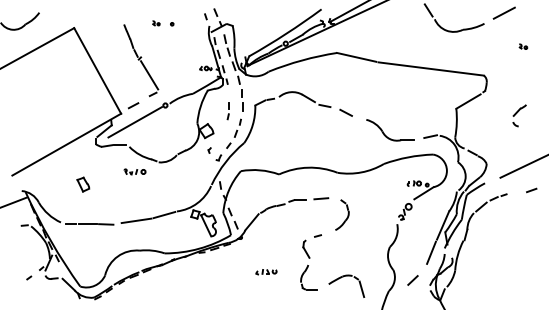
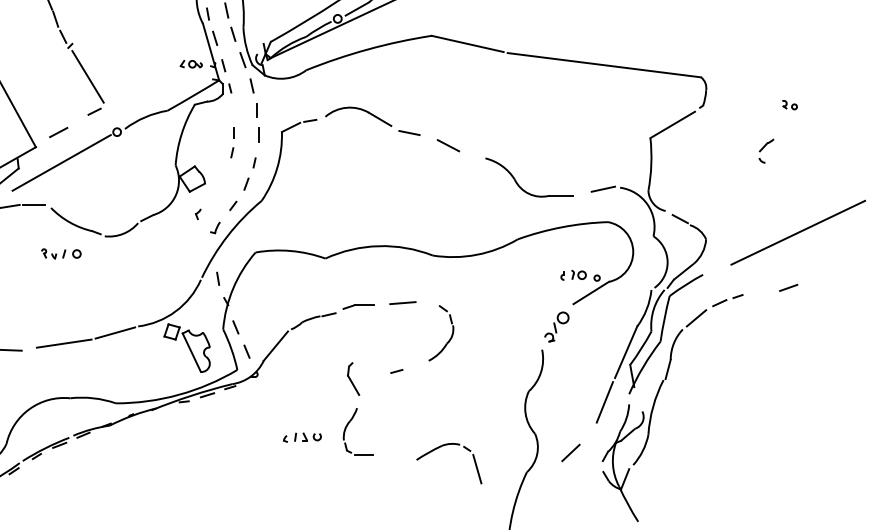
part: (523, 46) -> (790, 104), moved
part: (519, 115) -> (766, 150), size x0.6
part: (308, 264) -> (357, 407), moved

